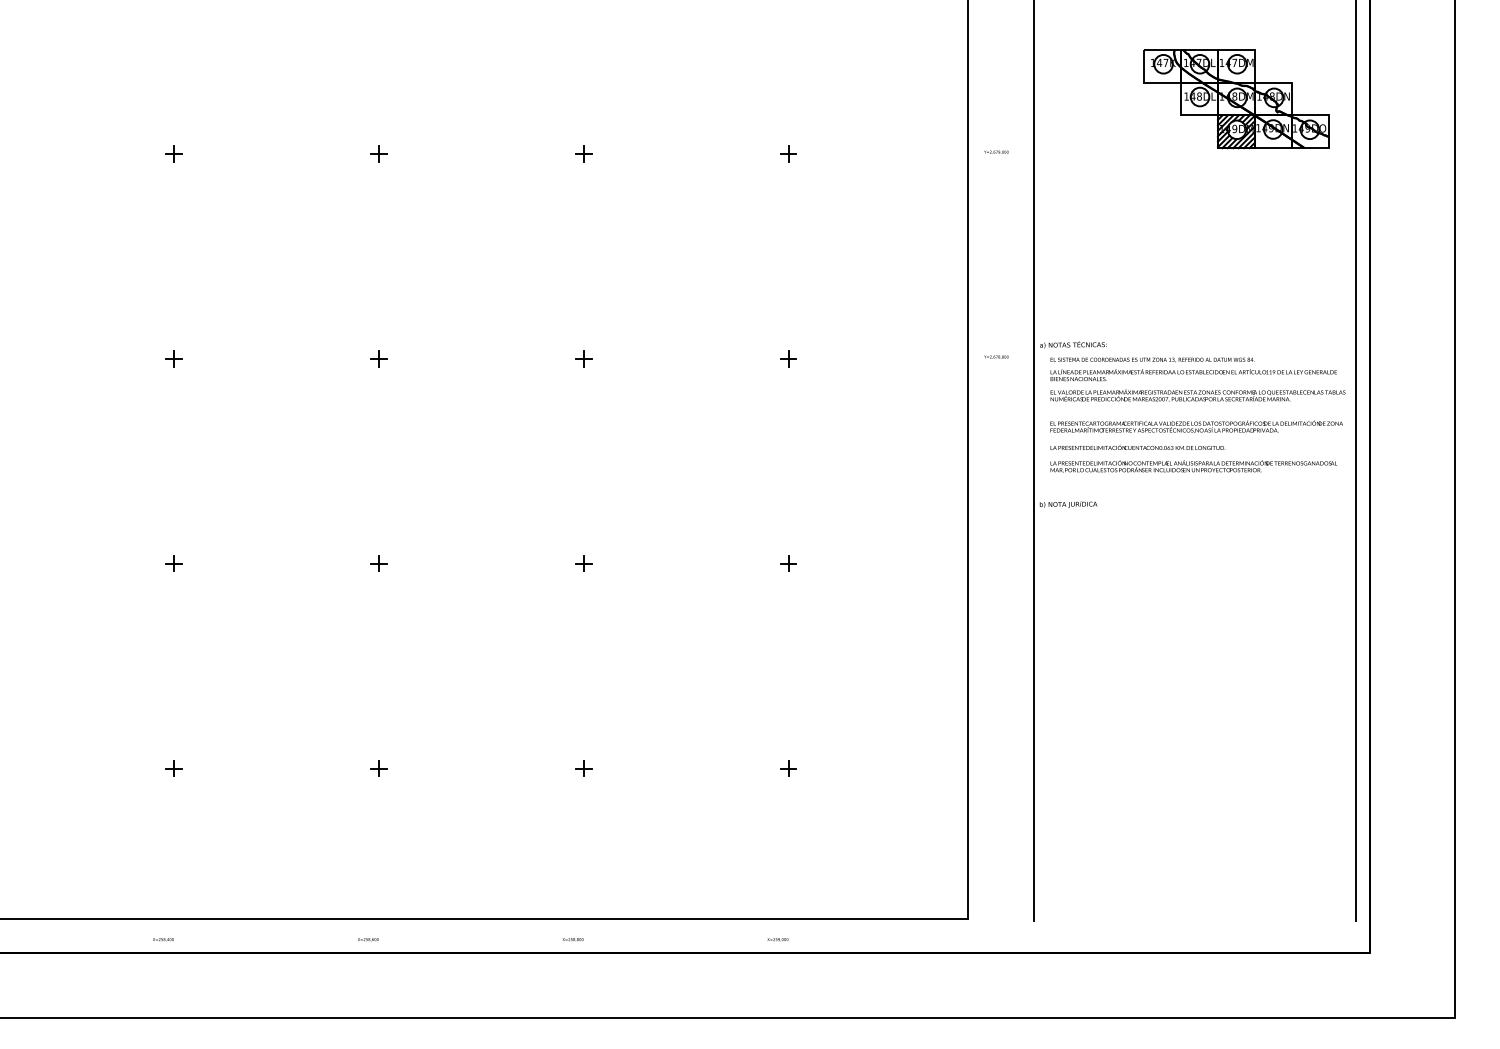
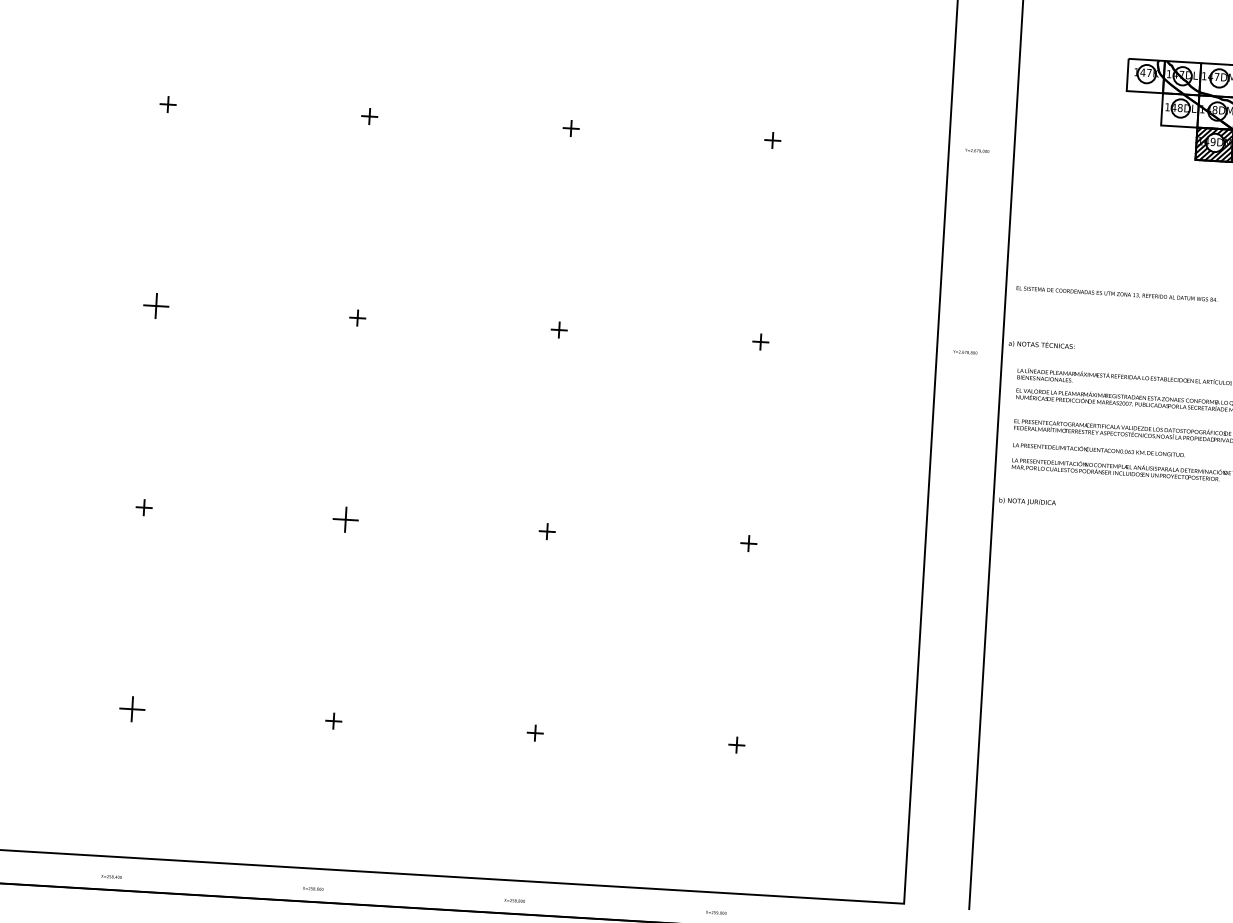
part: (173, 358) -> (155, 305), size x1.6
text: (1152, 359) -> (1116, 293), moved
part: (378, 563) -> (345, 519), size x1.6
part: (173, 768) -> (131, 709), size x1.6

